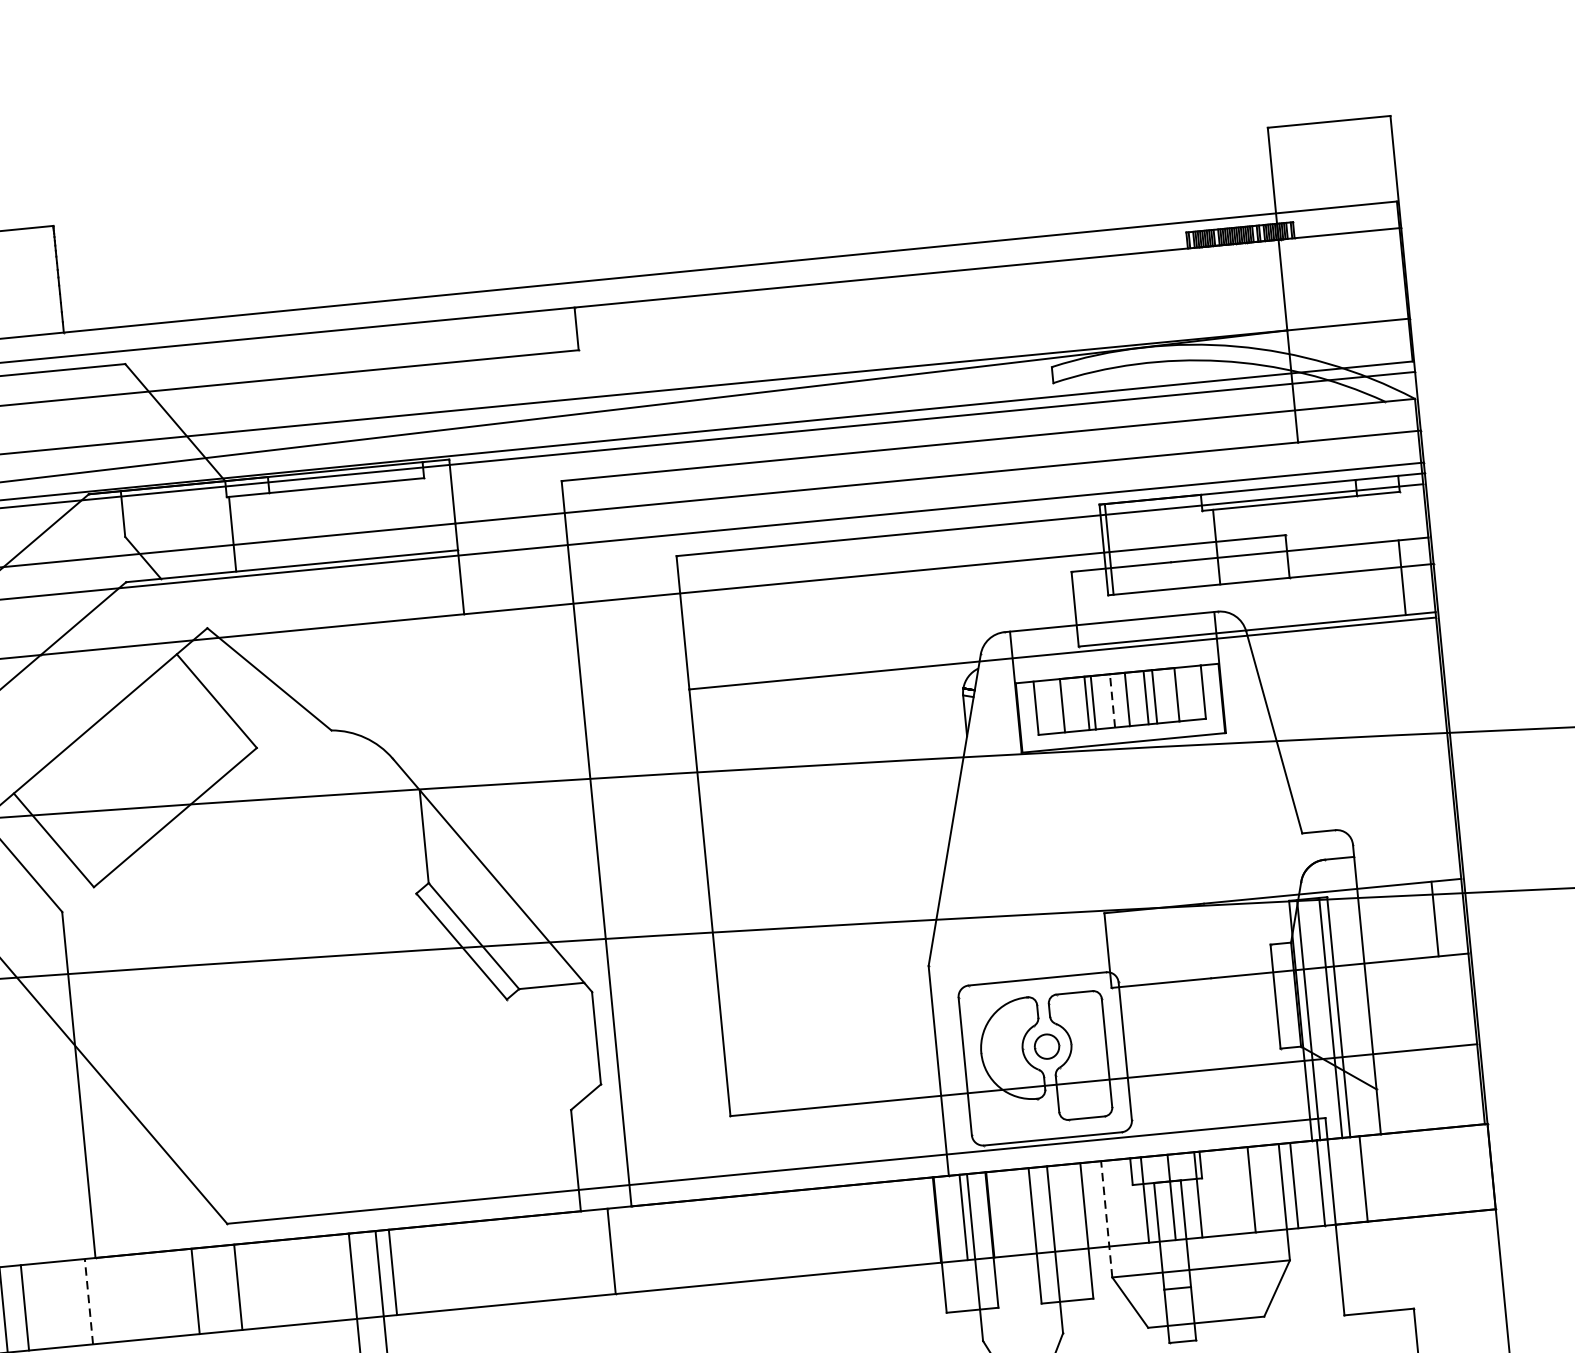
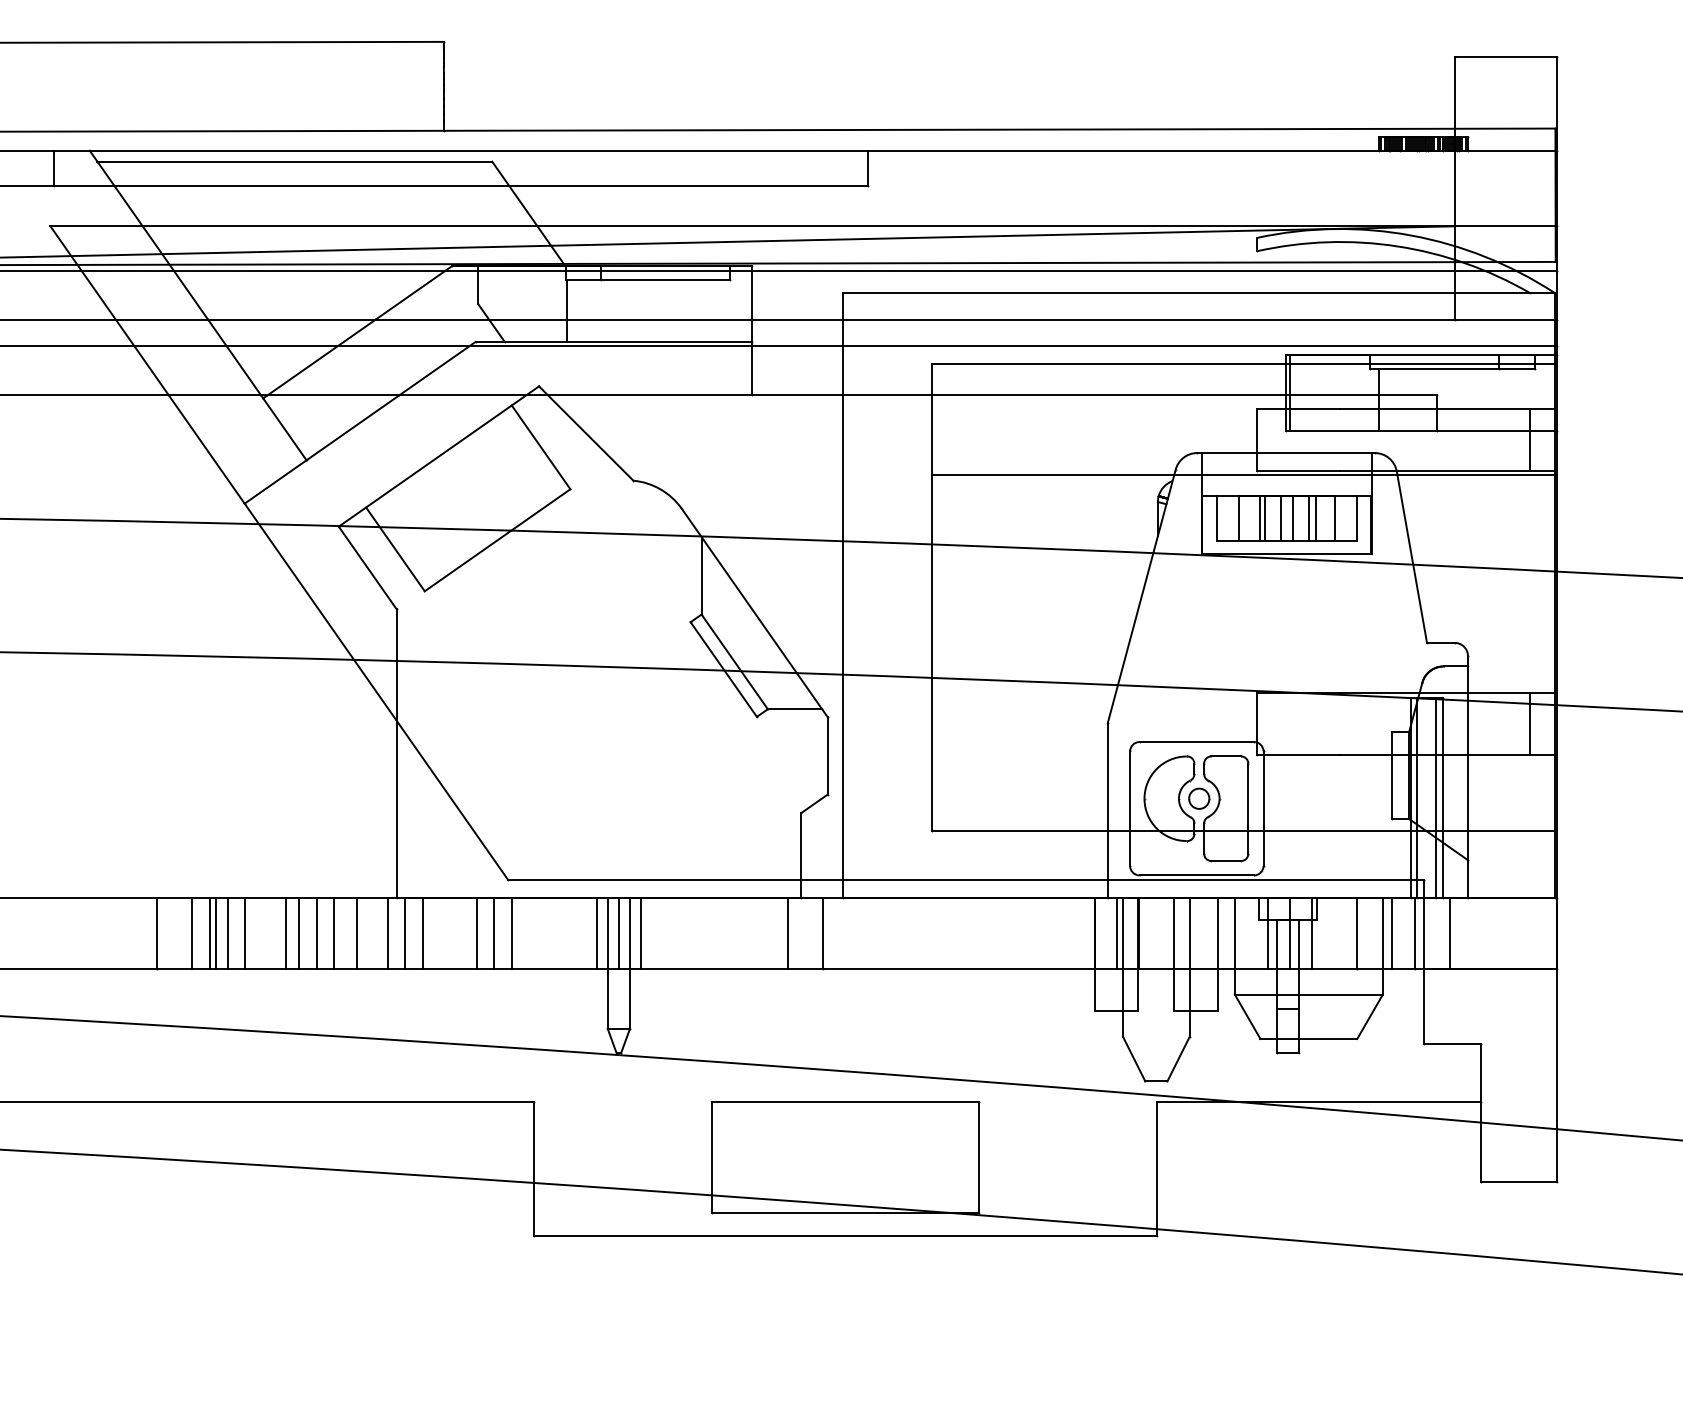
line: (1111, 699) -> (1280, 517), dashed -> solid
line: (1106, 1218) -> (1234, 945), dashed -> solid
line: (568, 1254) -> (787, 932), added
line: (365, 1274) -> (618, 932), added
line: (339, 1276) -> (596, 932), added
line: (217, 1288) -> (494, 932), added
line: (131, 1296) -> (423, 932), added
line: (110, 1298) -> (405, 932), added
line: (88, 1302) -> (387, 933), dashed -> solid
line: (51, 1304) -> (356, 932), added

